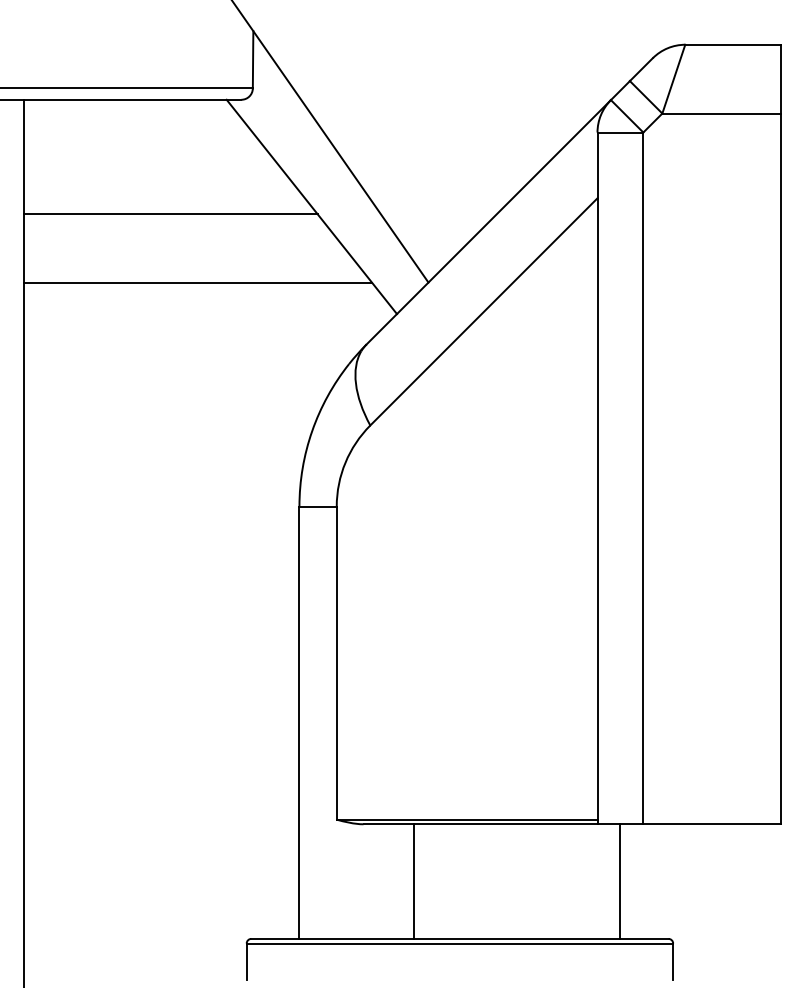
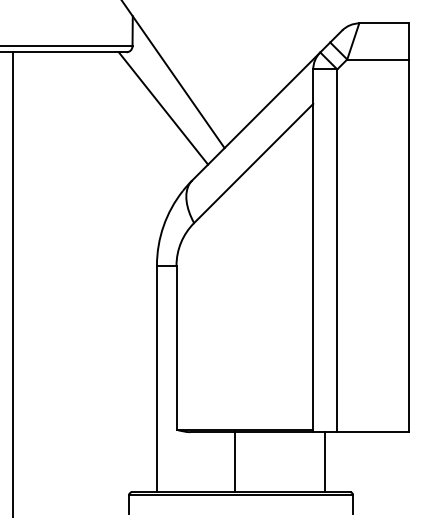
line: (170, 214) -> (89, 112), removed
line: (197, 283) -> (103, 148), removed
line: (414, 882) -> (235, 462), moved

